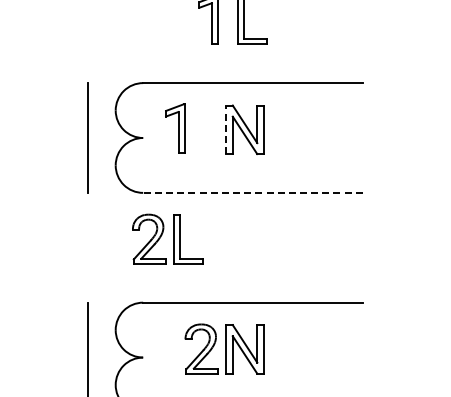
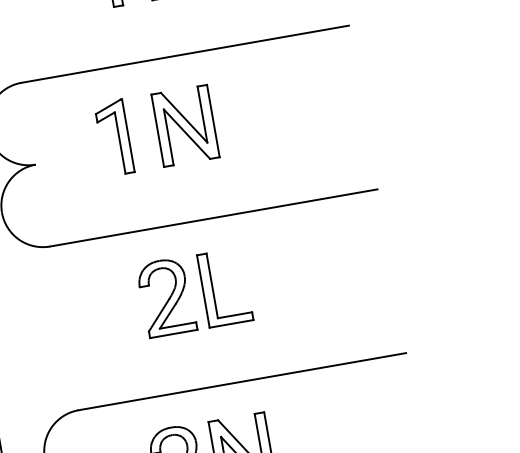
part: (175, 128) -> (114, 137), moved
line: (226, 129) -> (157, 130), dashed -> solid
line: (252, 192) -> (213, 217), dashed -> solid
part: (167, 238) -> (193, 291), moved

